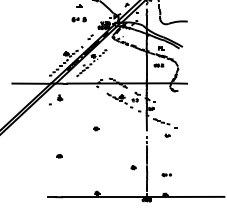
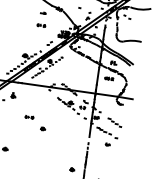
part: (78, 19) -> (41, 25), size x0.62
part: (171, 110) -> (114, 121), added
part: (80, 118) -> (29, 117), added

